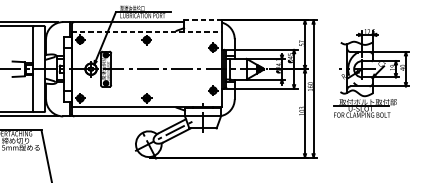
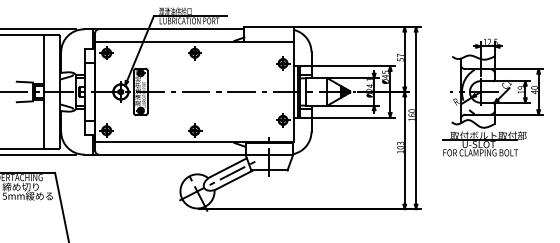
line: (203, 20) -> (269, 27), dashed -> solid
line: (146, 31) -> (194, 41), dashed -> solid

